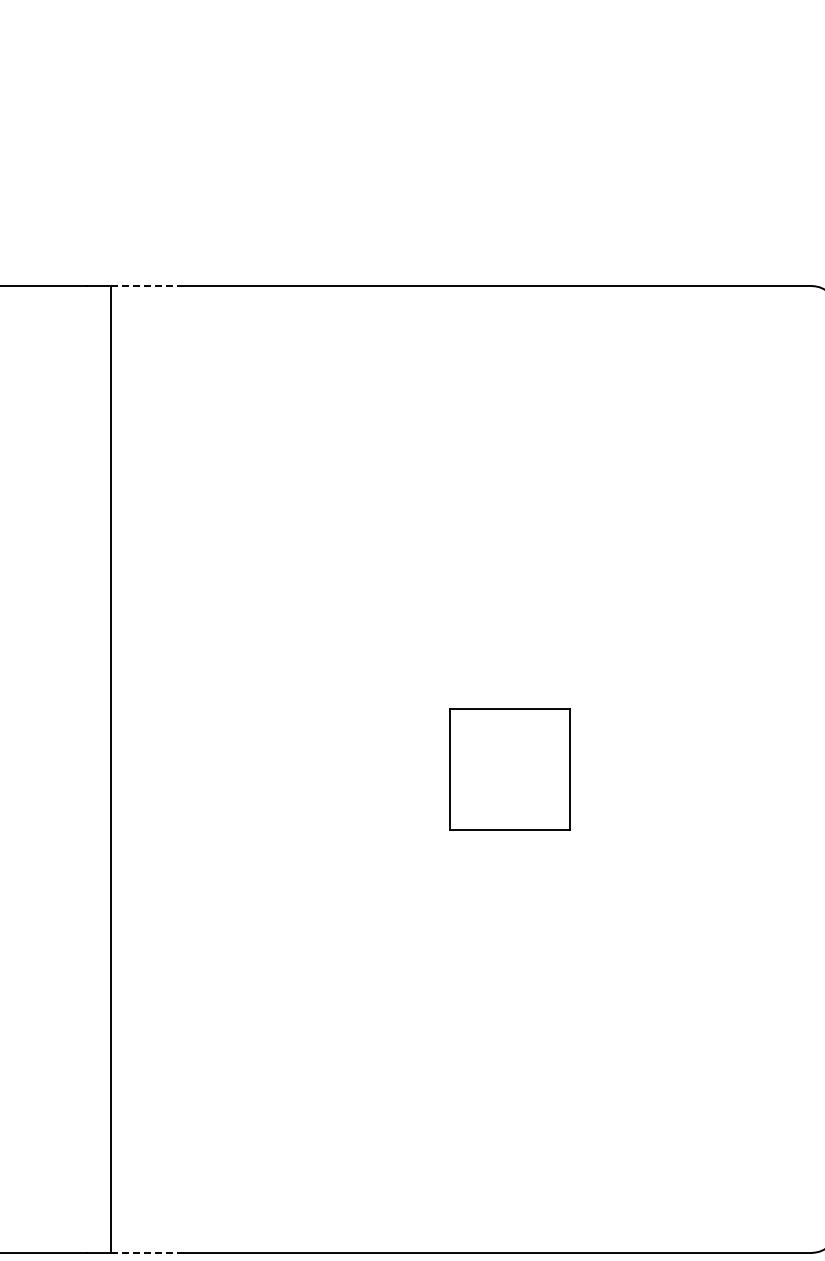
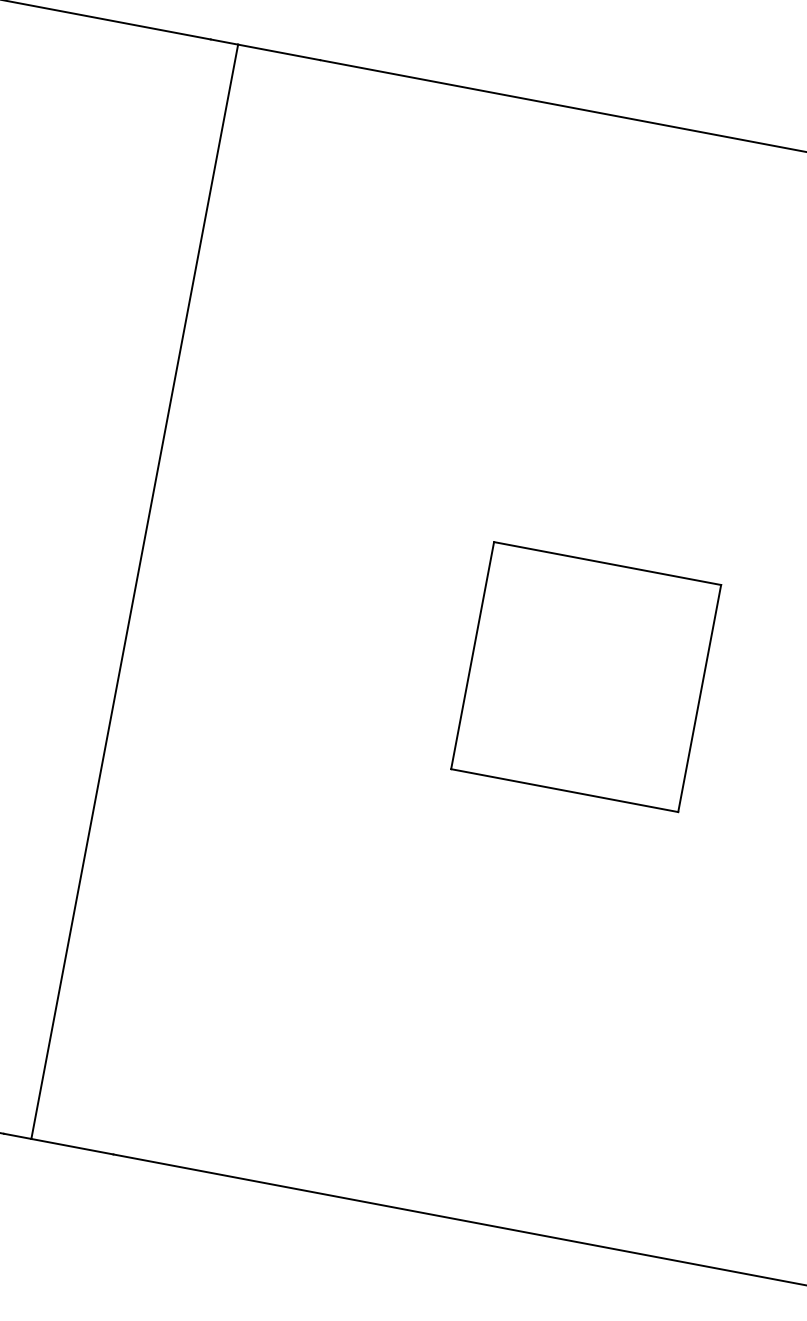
line: (148, 286) -> (280, 52), dashed -> solid
part: (509, 769) -> (585, 676), size x1.67
line: (148, 1252) -> (73, 1146), dashed -> solid

